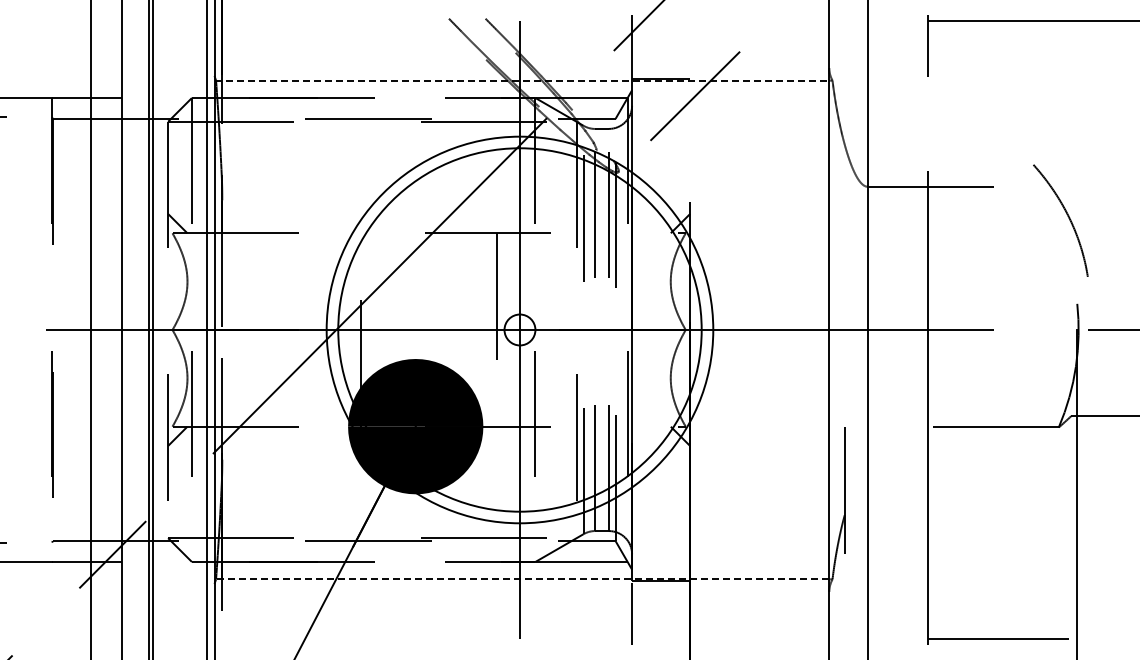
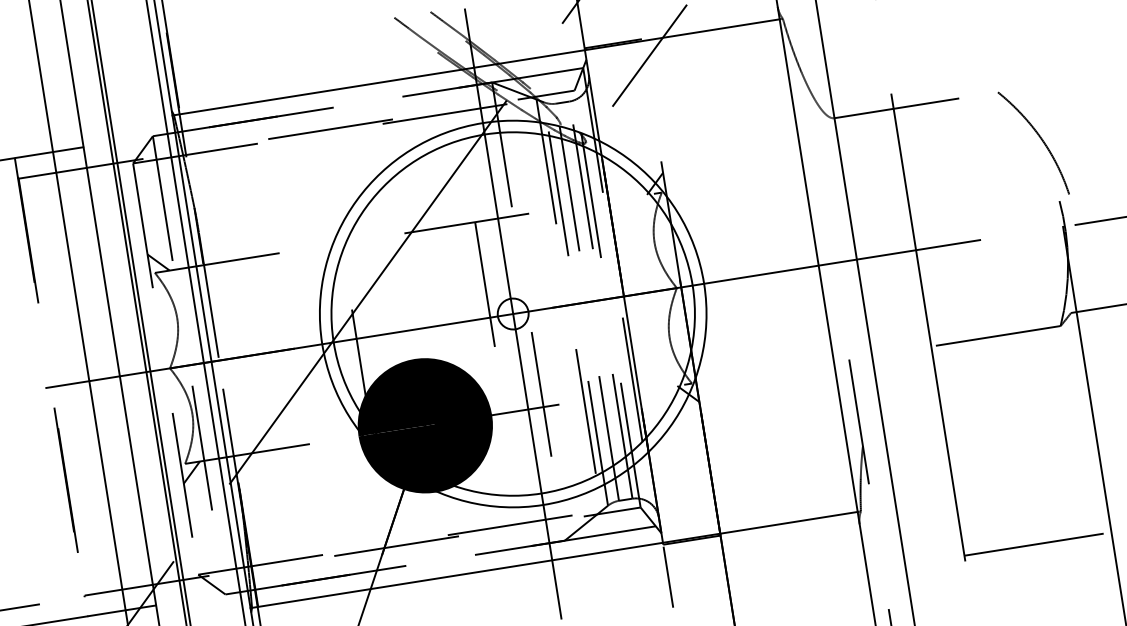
line: (522, 80) -> (476, 67), dashed -> solid
curve: (1067, 216) -> (1039, 138), moved
line: (521, 579) -> (553, 560), dashed -> solid

